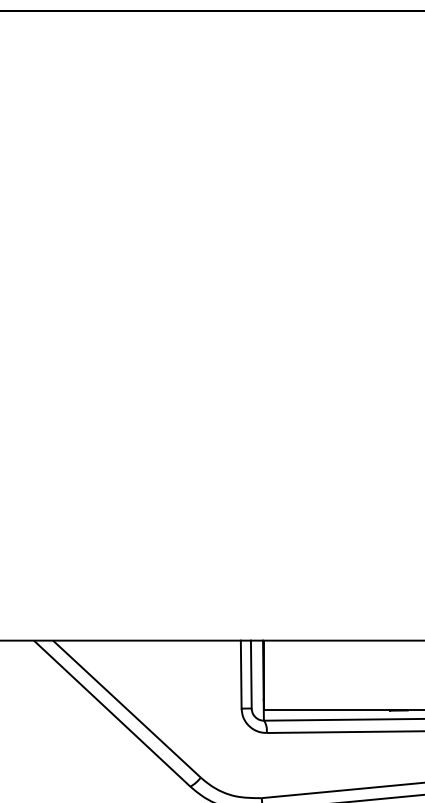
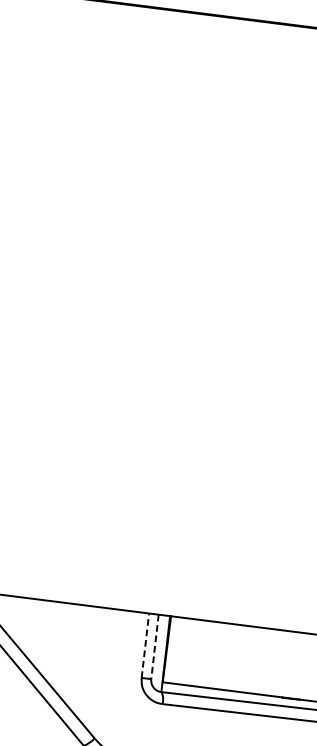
line: (241, 674) -> (145, 645), solid -> dashed
line: (251, 674) -> (155, 646), solid -> dashed

